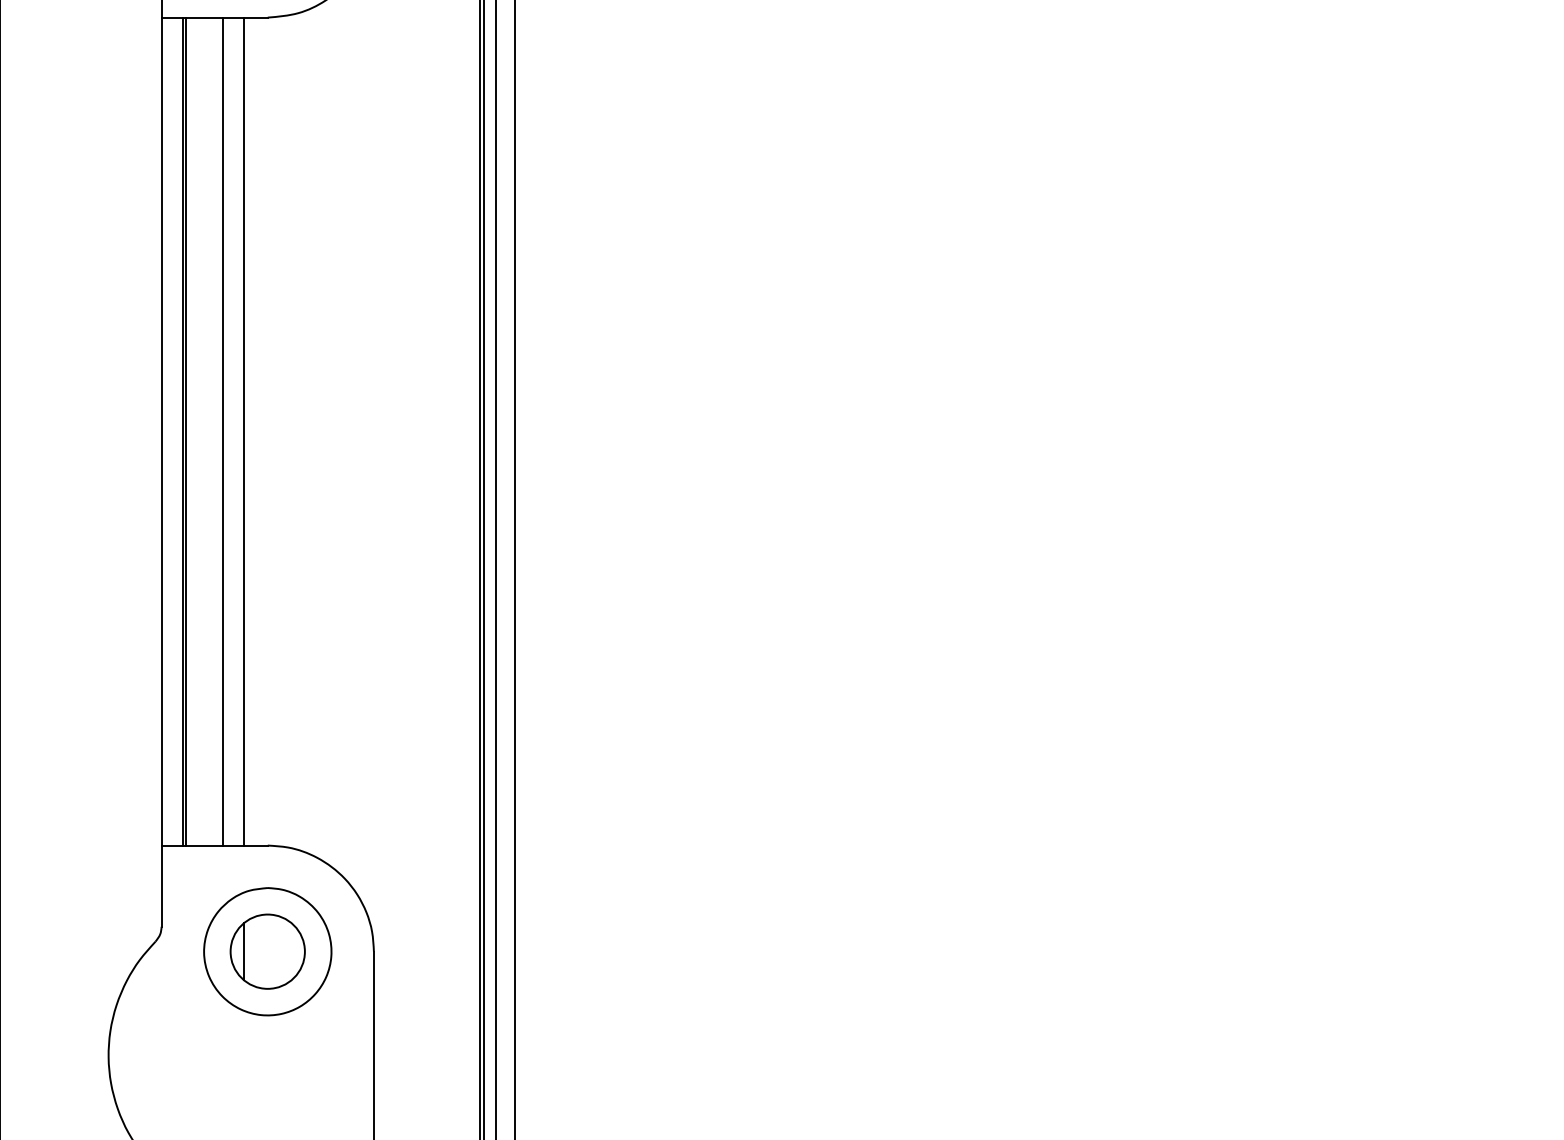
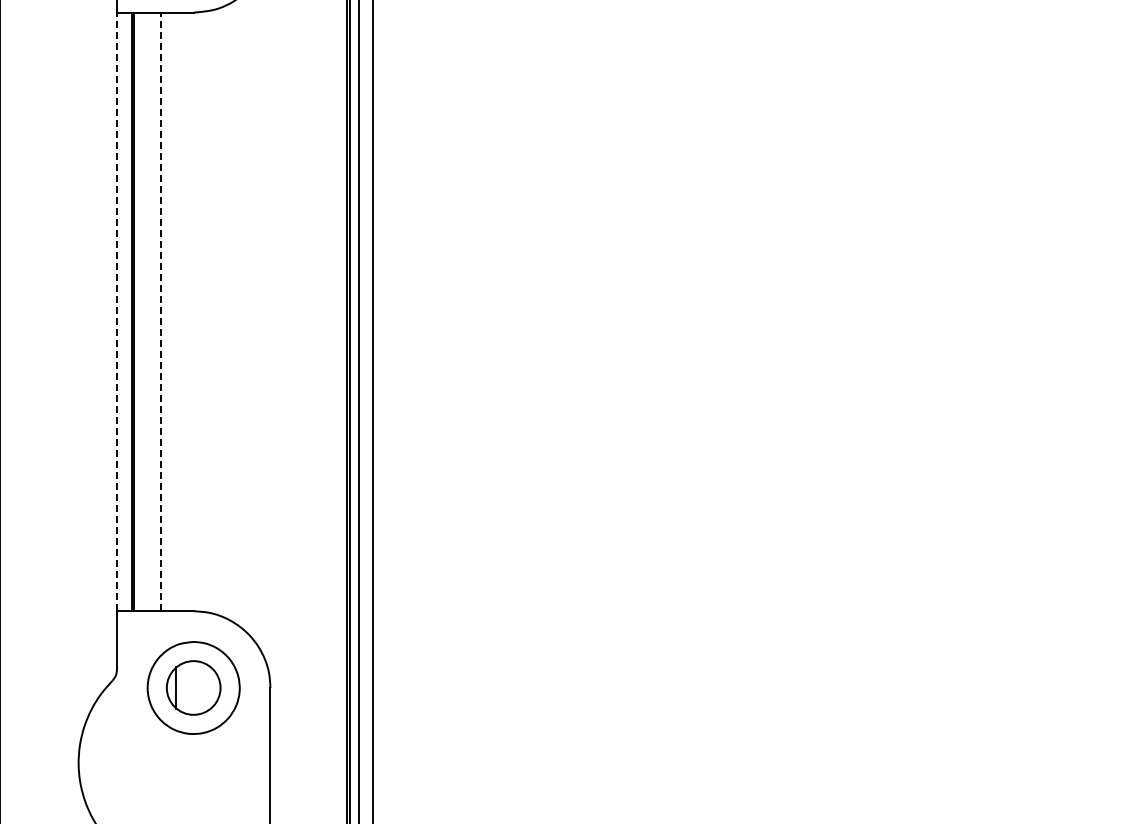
line: (160, 430) -> (116, 311), solid -> dashed
line: (223, 430) -> (161, 311), solid -> dashed
line: (243, 430) -> (176, 311), removed

